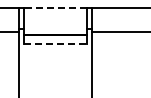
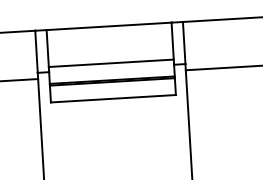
line: (54, 7) -> (107, 25), dashed -> solid
line: (55, 26) -> (111, 63), added
line: (55, 43) -> (113, 98), dashed -> solid

